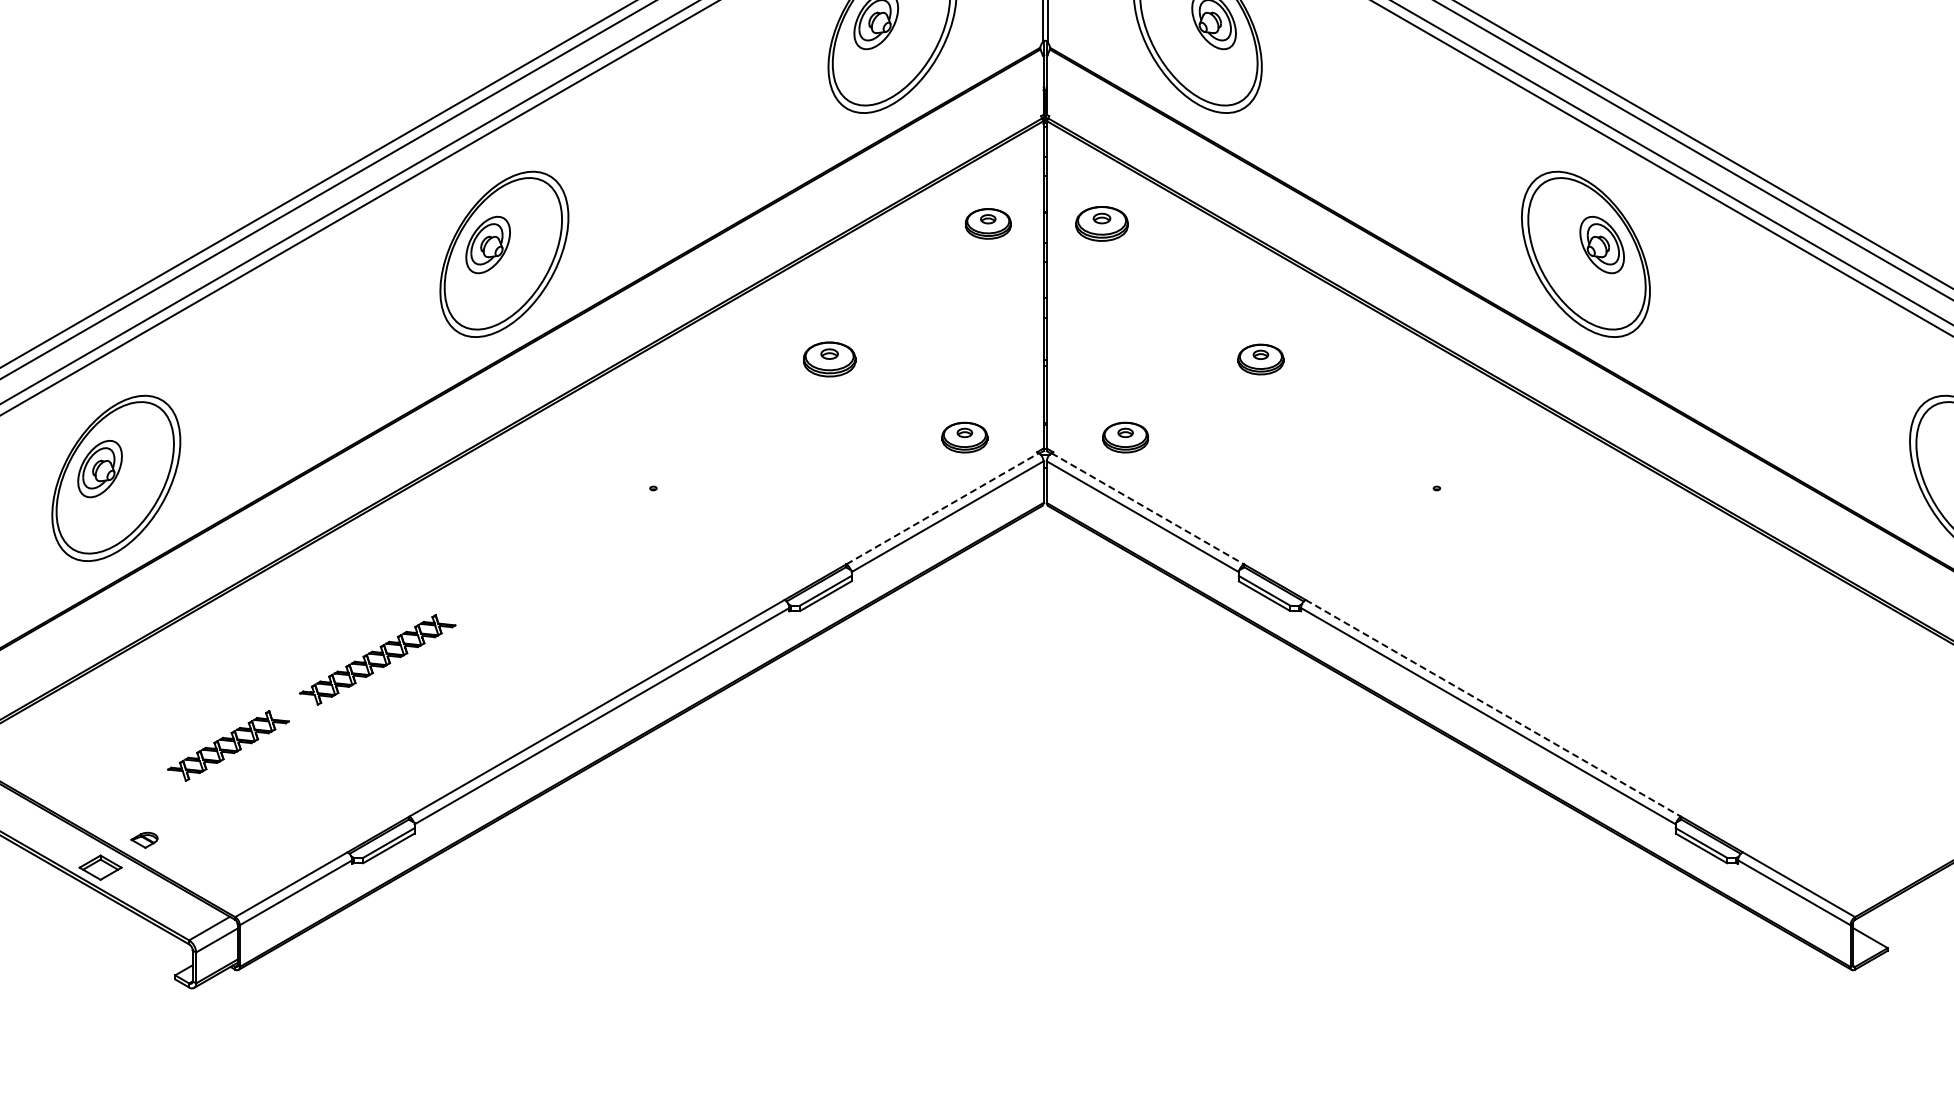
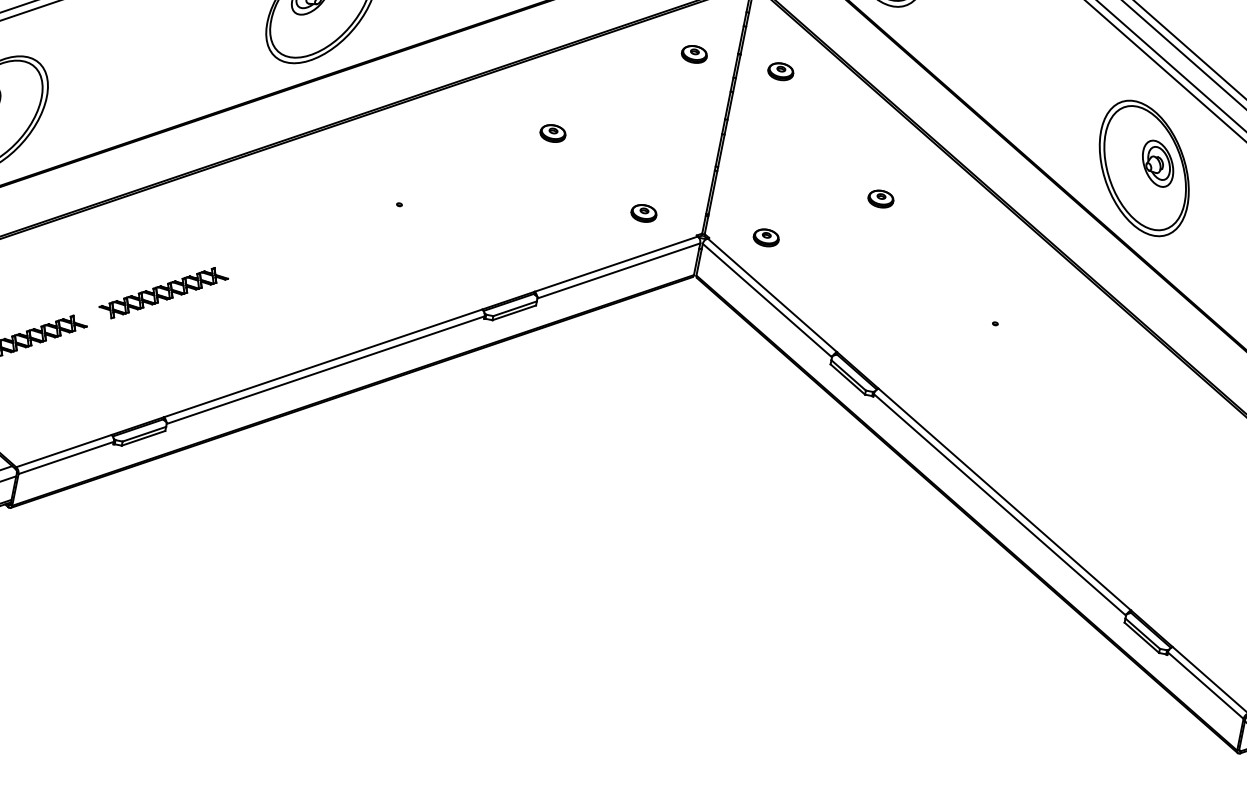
part: (988, 223) -> (694, 54), size x0.71
part: (1101, 223) -> (780, 71), size x0.62
part: (829, 359) -> (552, 133), size x0.62
part: (1260, 359) -> (880, 198), size x0.71
part: (964, 437) -> (643, 213), size x0.71
part: (1125, 437) -> (766, 237), size x0.71
line: (943, 508) -> (617, 264), dashed -> solid
line: (1148, 508) -> (772, 295), dashed -> solid
line: (1493, 708) -> (1004, 499), dashed -> solid

